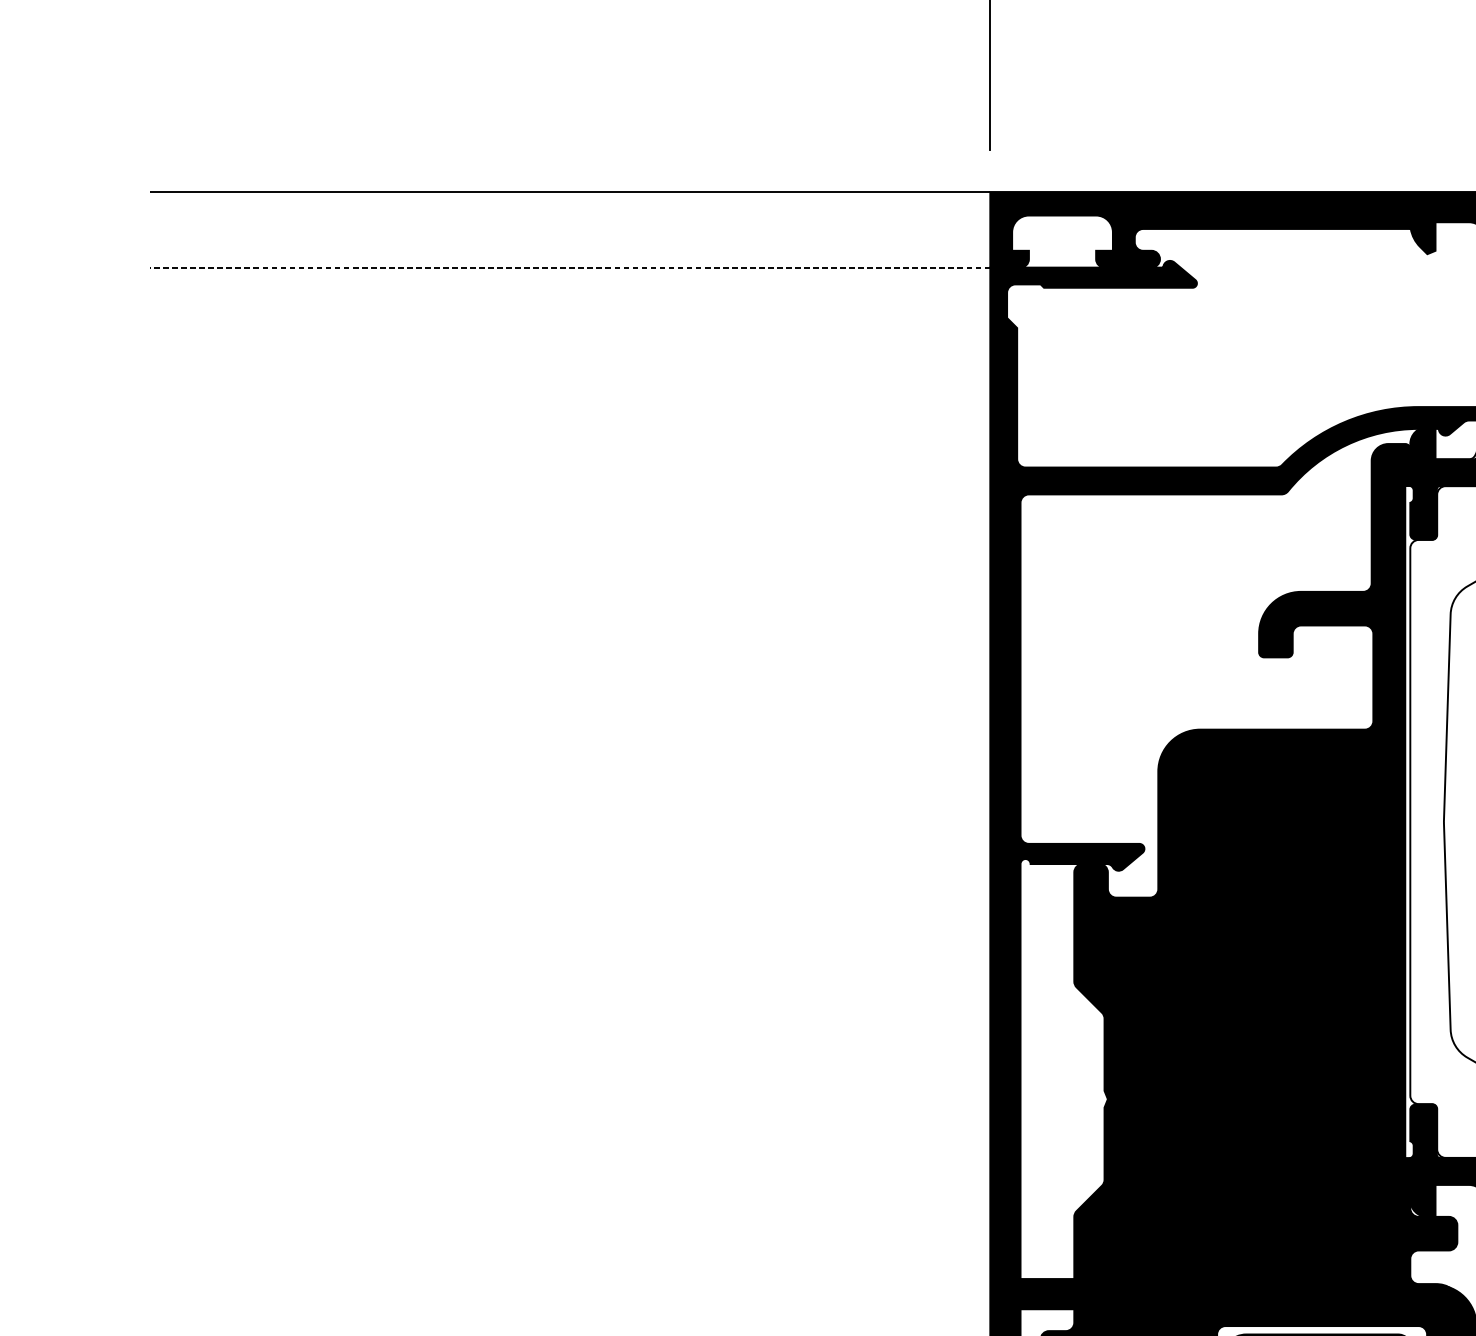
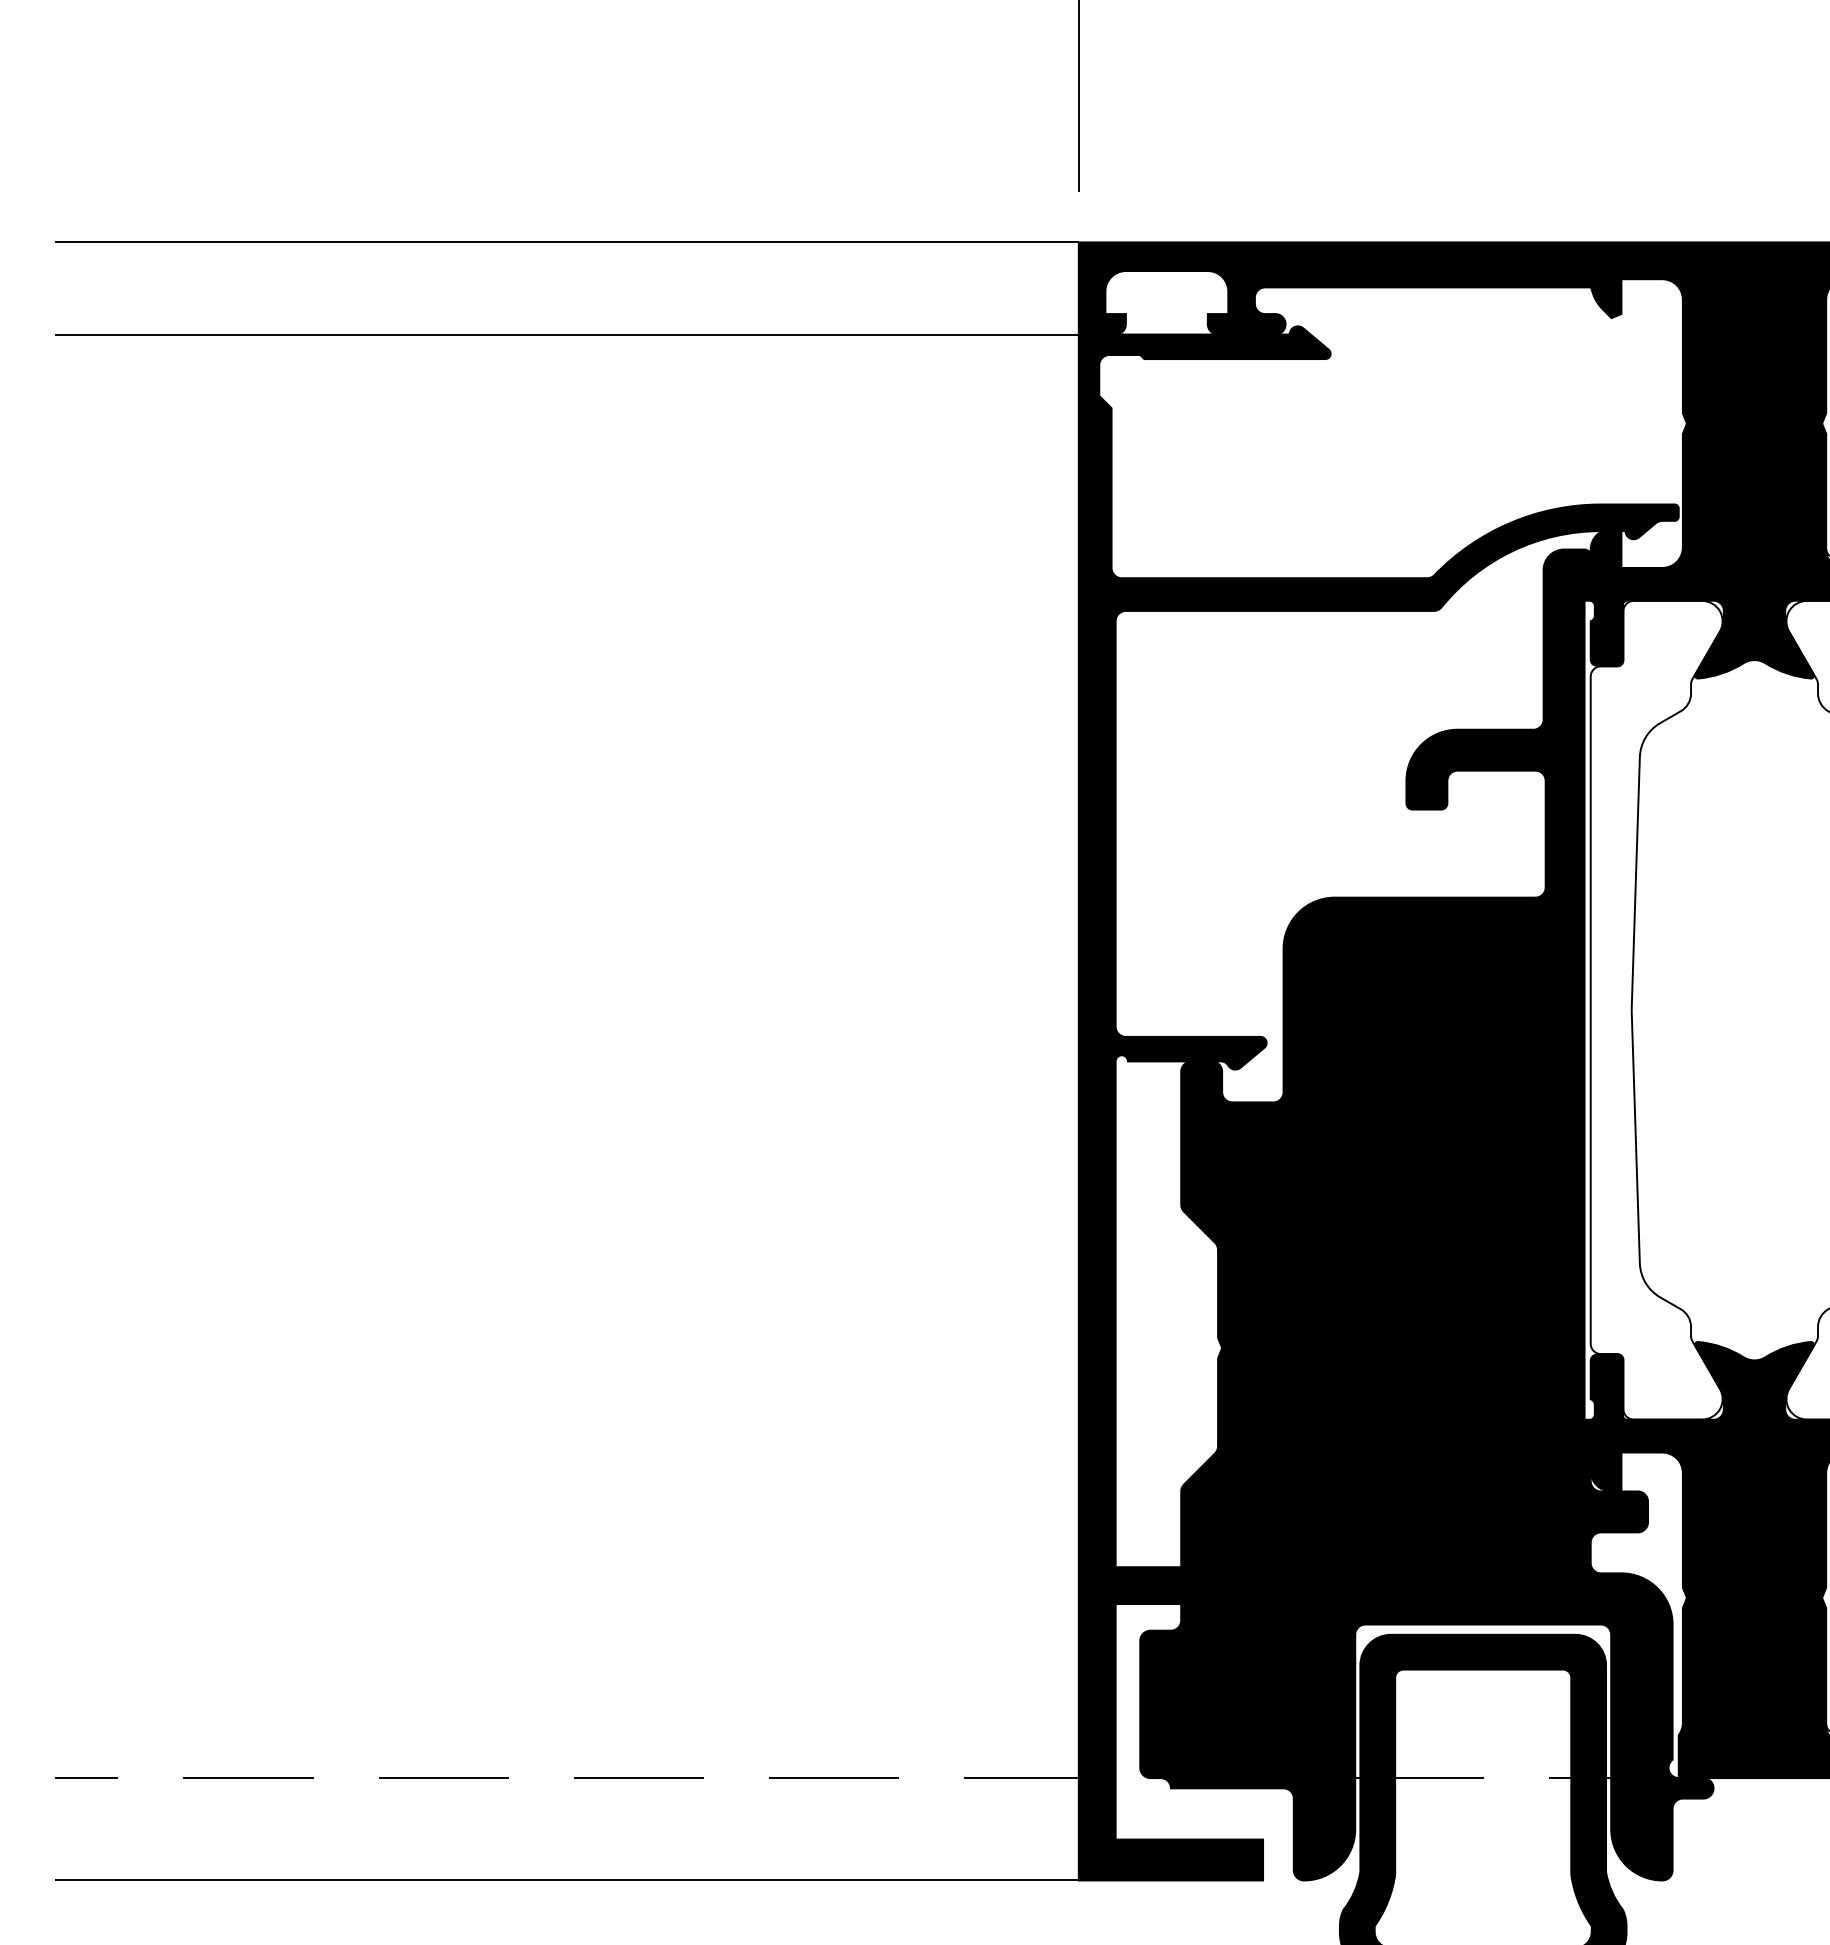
line: (569, 267) -> (566, 334), dashed -> solid

